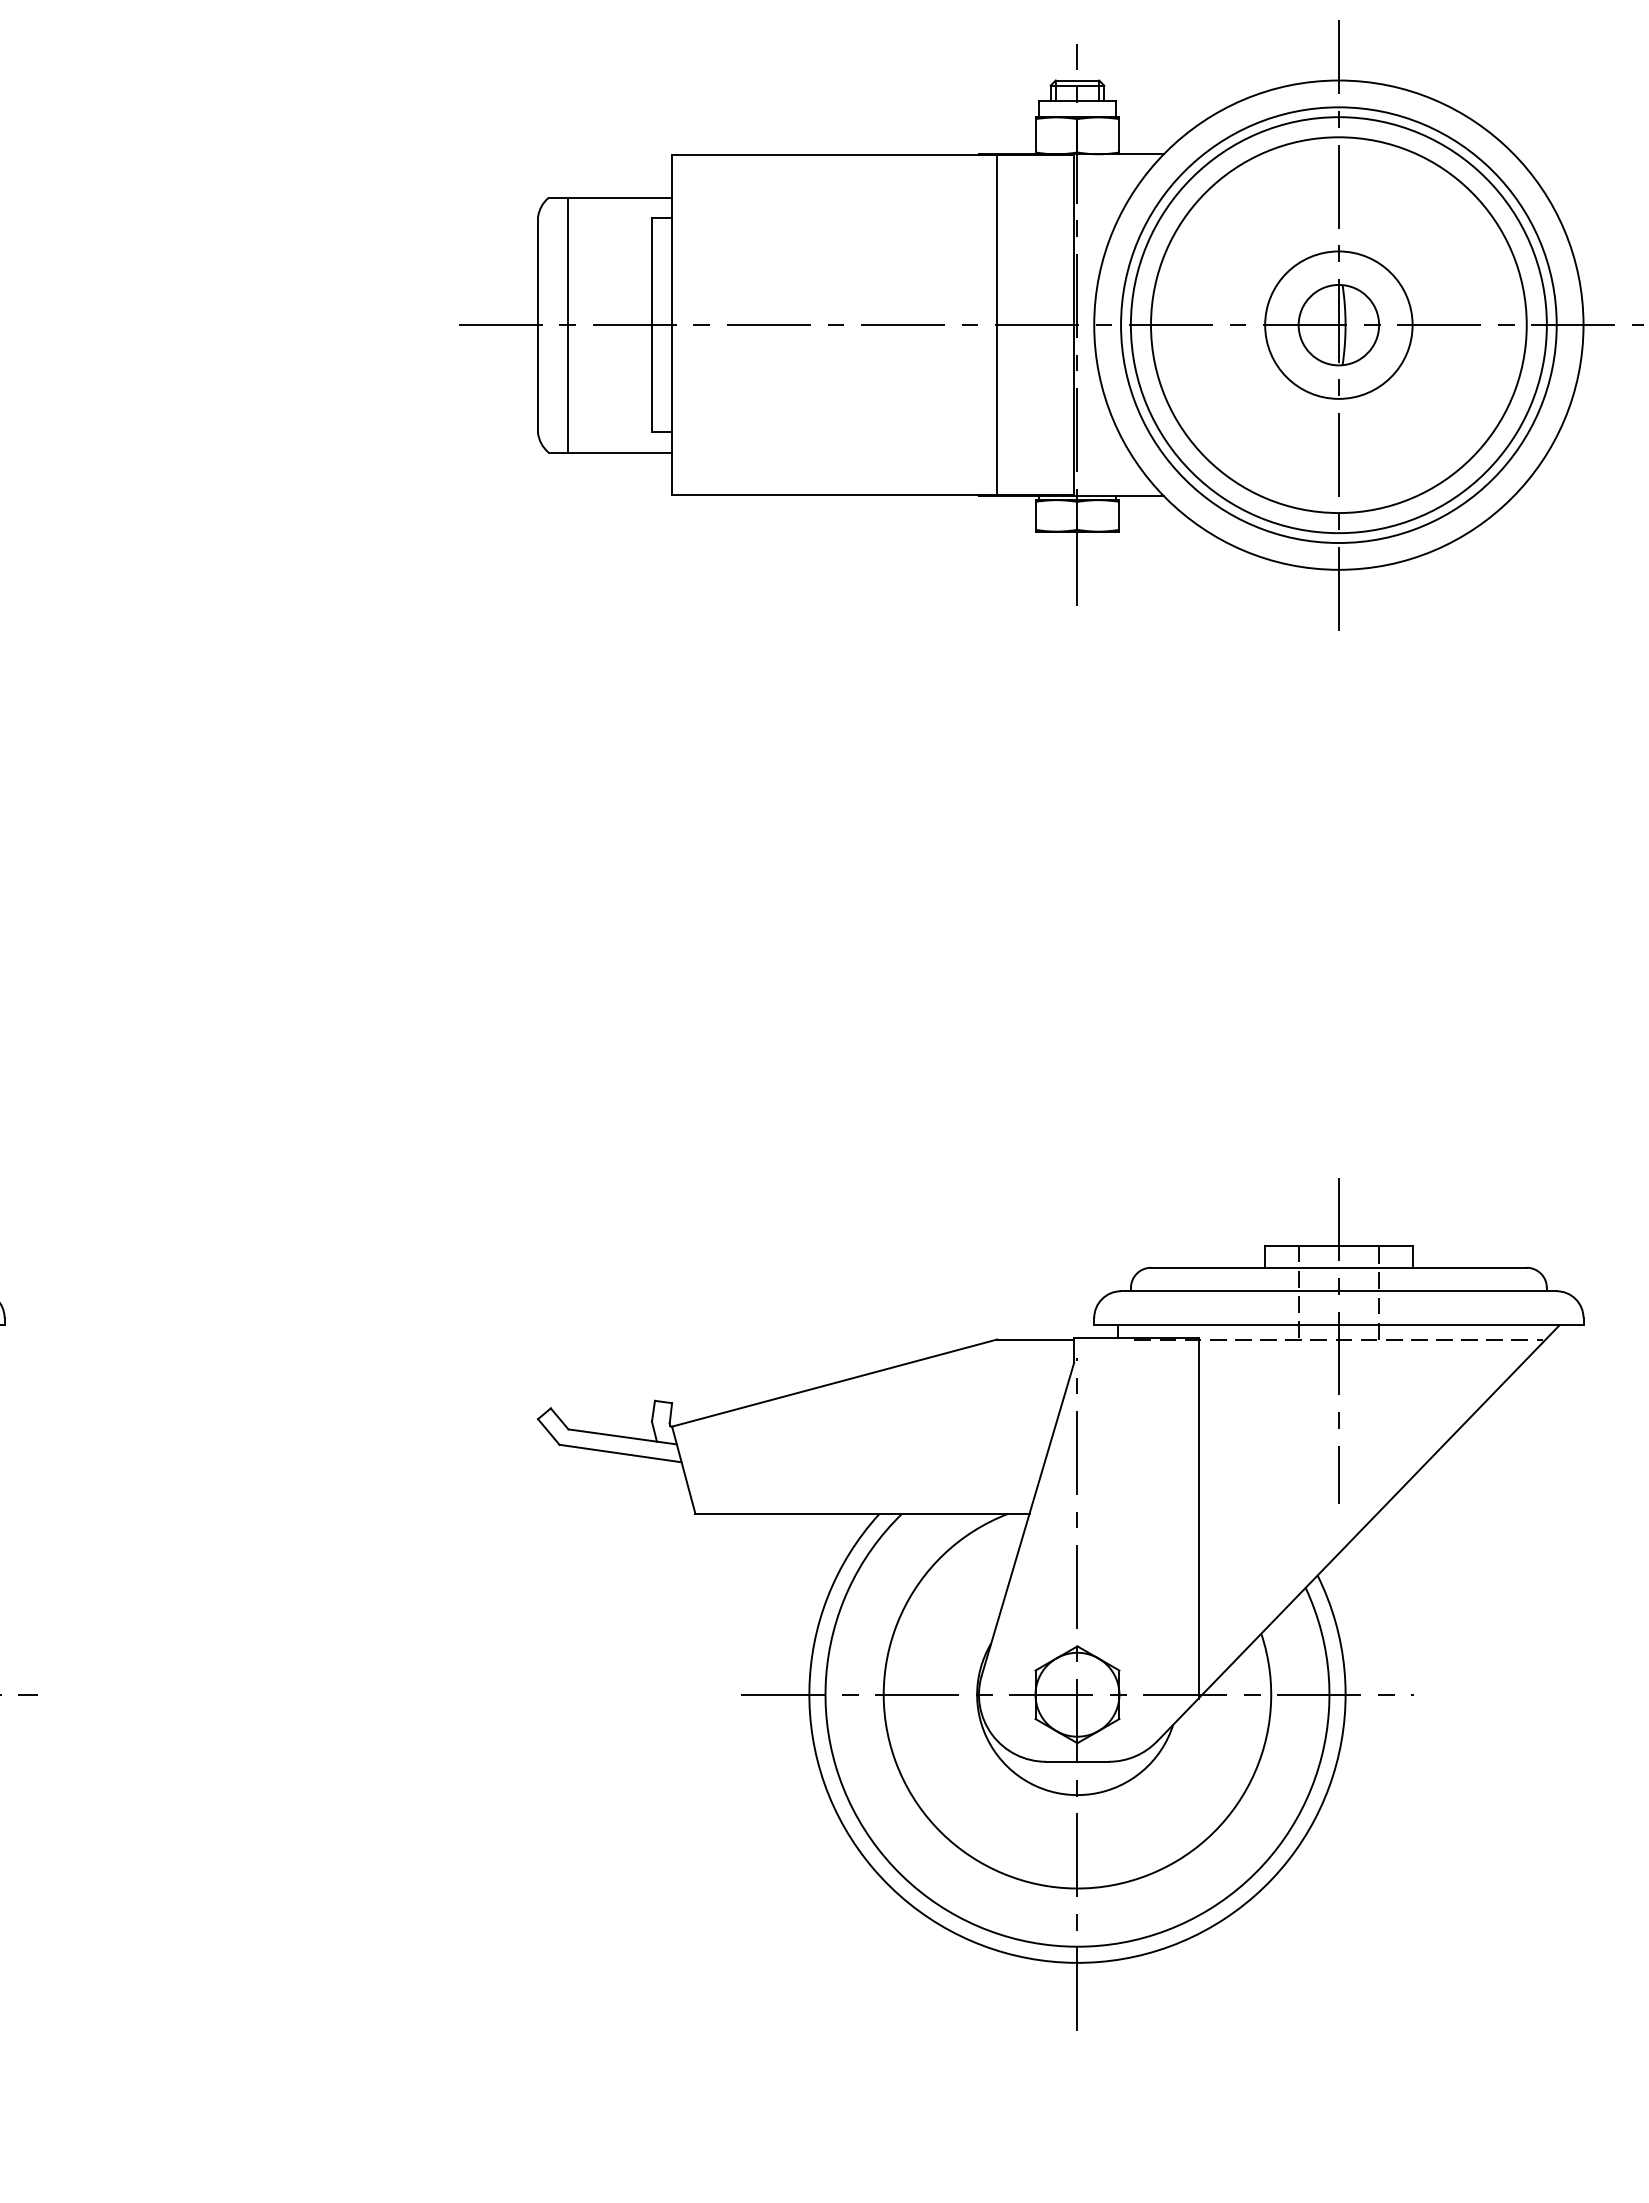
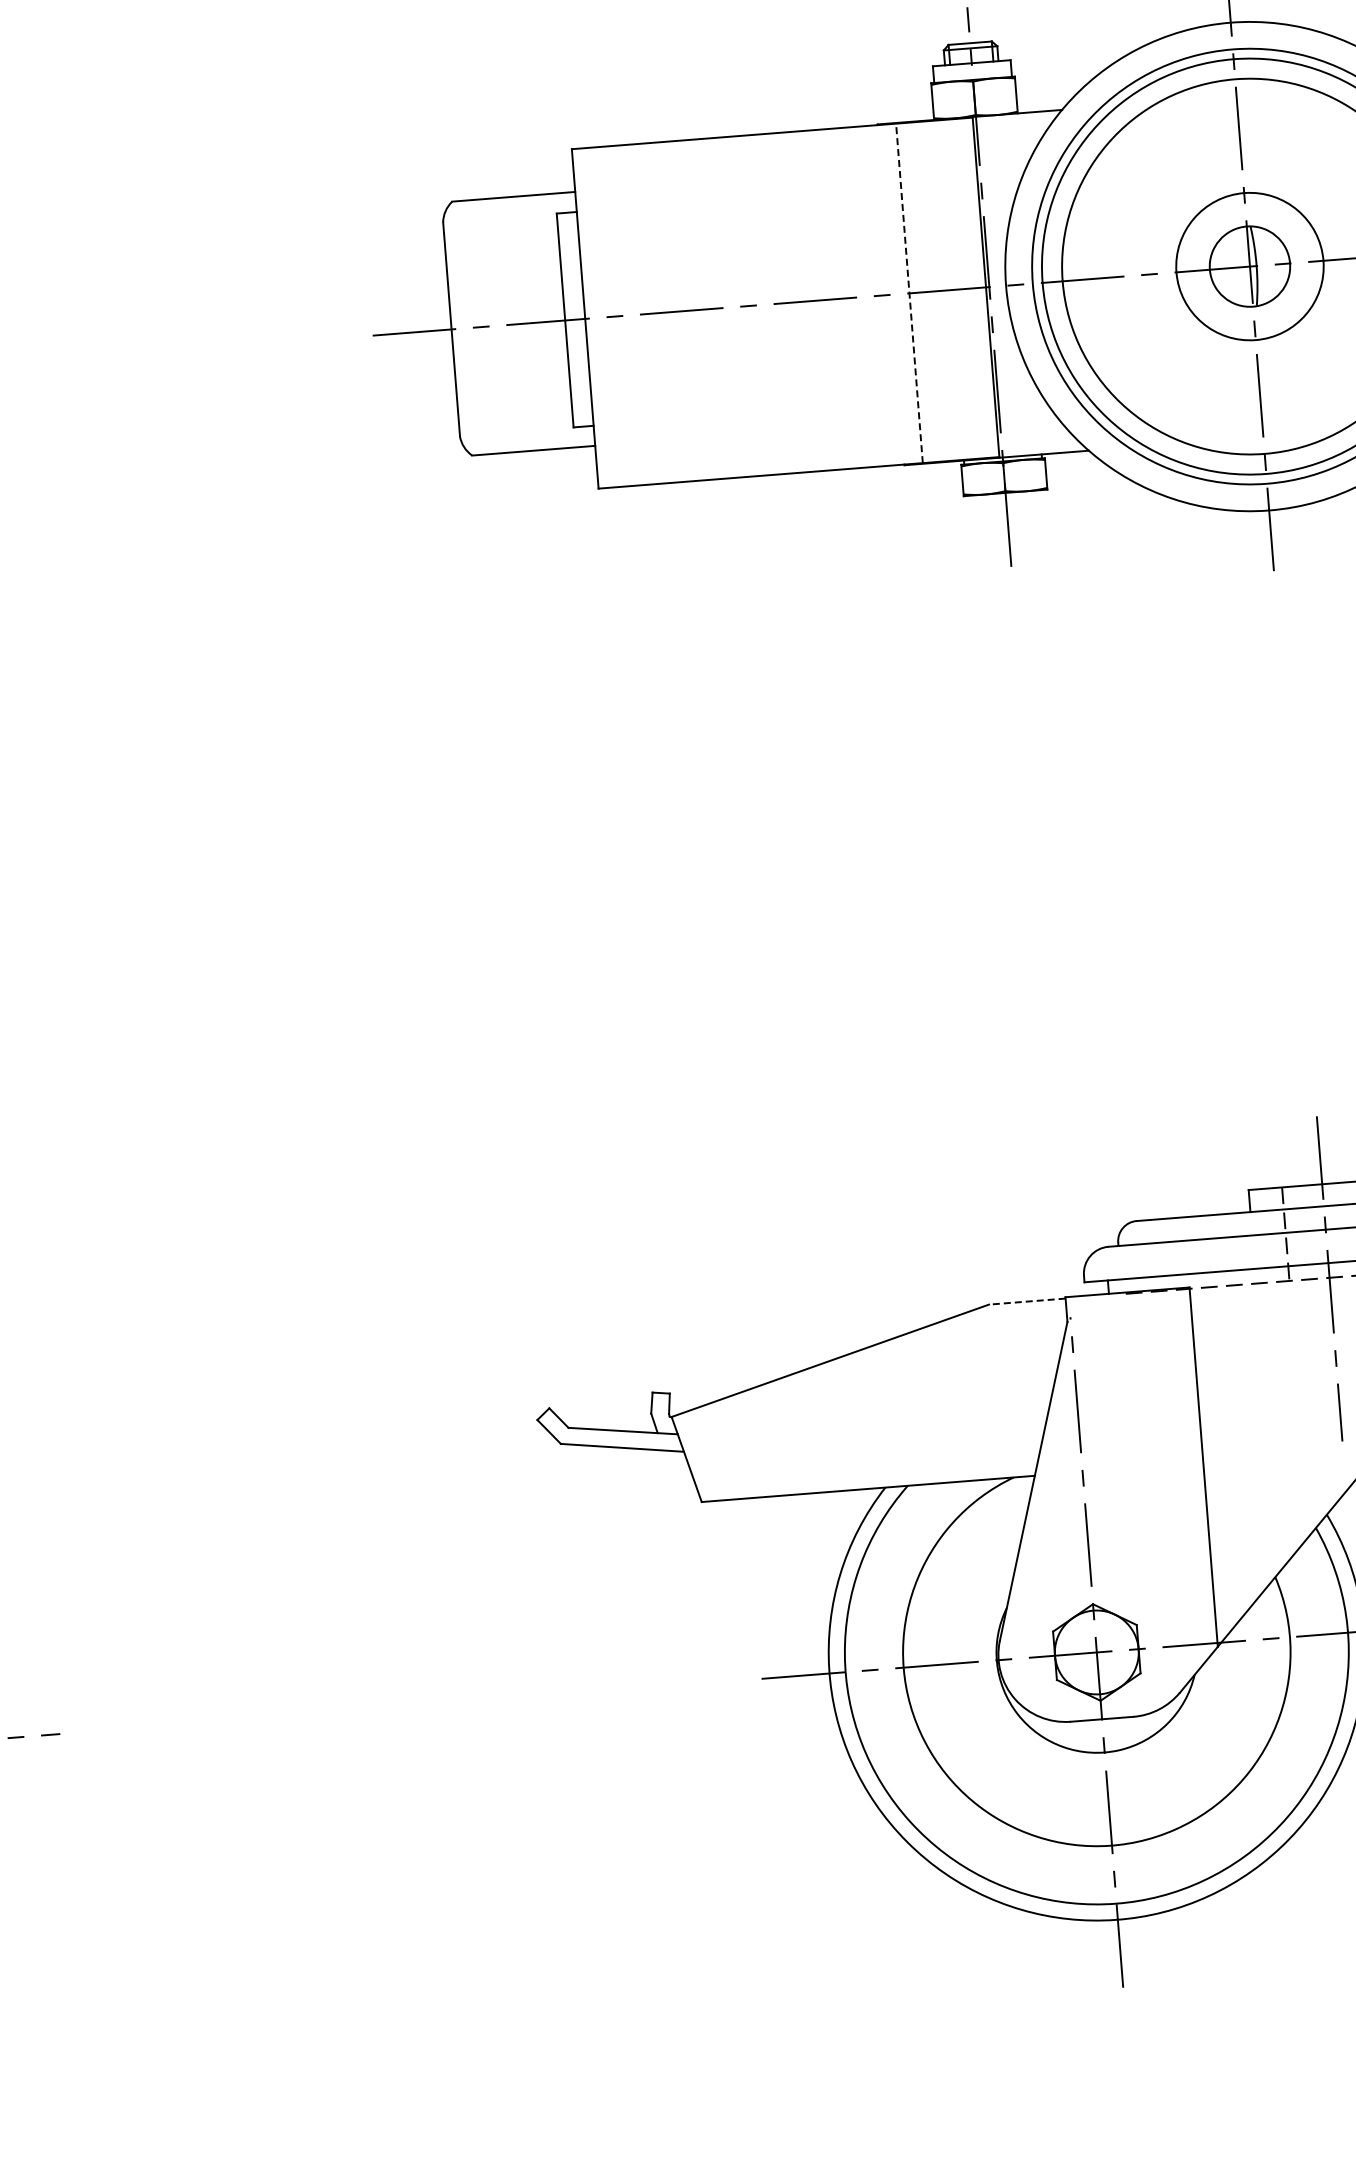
line: (568, 324) -> (481, 326), removed
line: (997, 324) -> (909, 292), solid -> dashed
line: (1035, 1339) -> (1027, 1301), solid -> dashed

